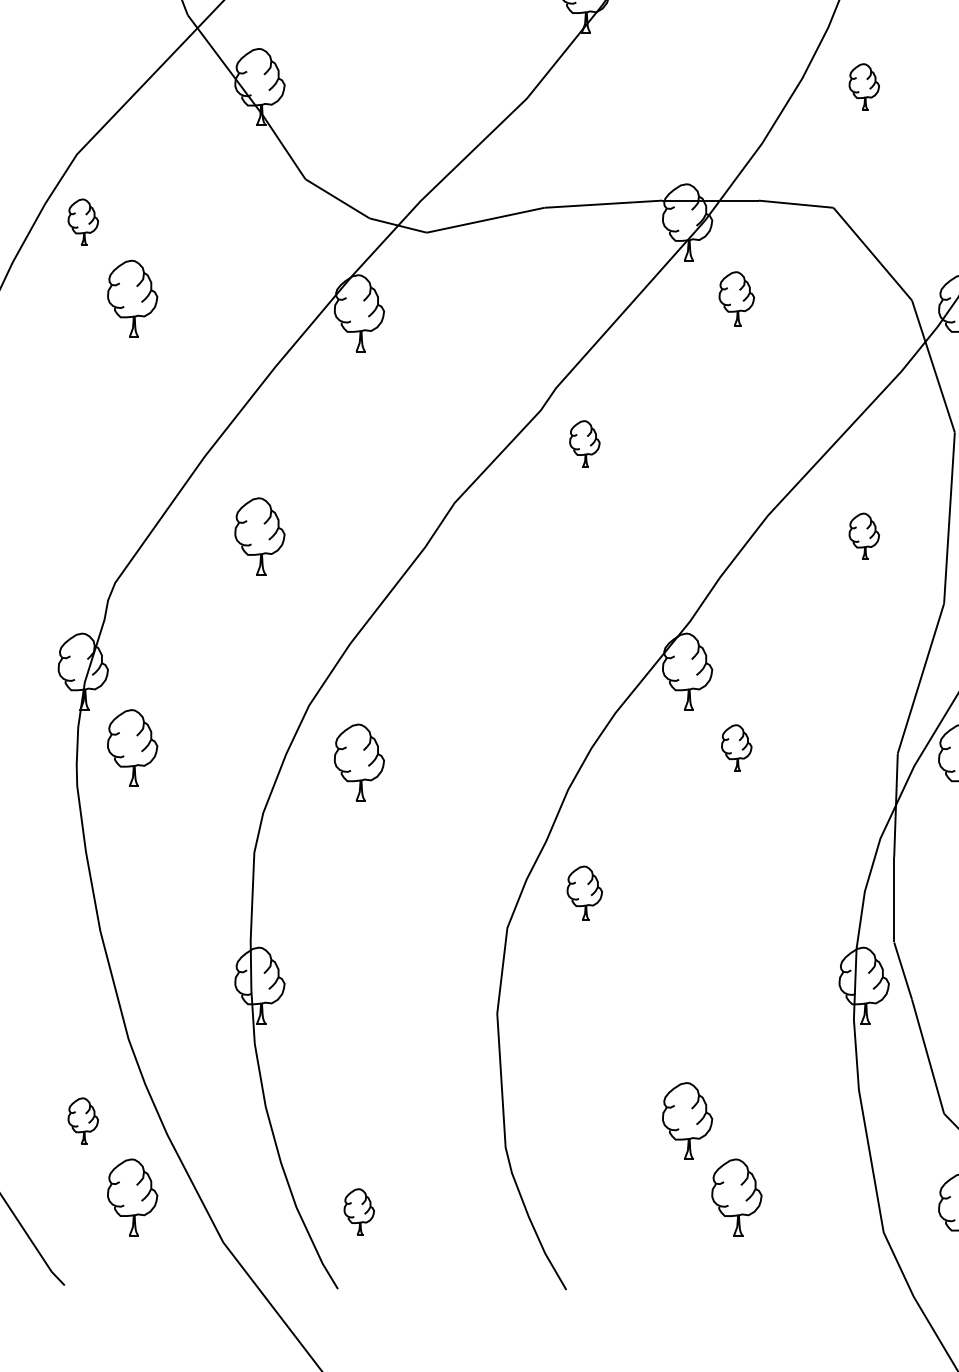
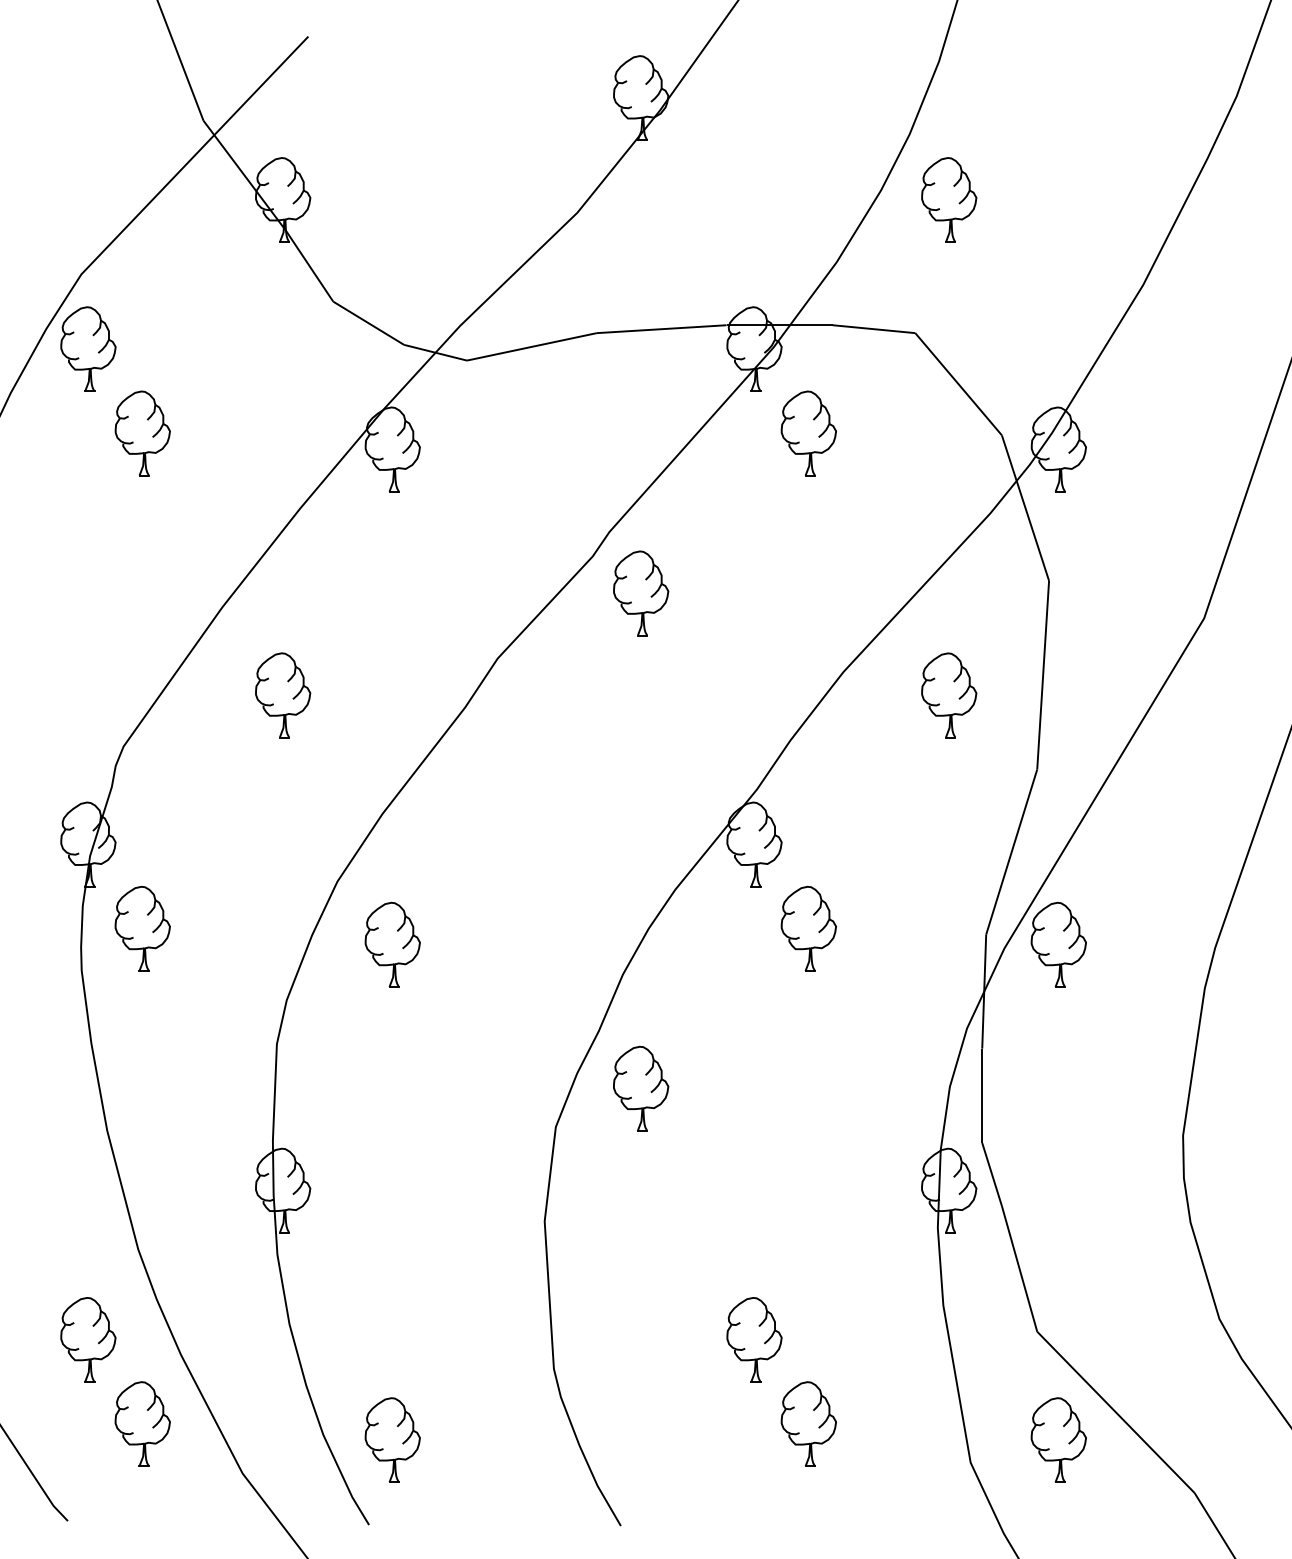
part: (864, 86) -> (949, 199), size x1.67
part: (83, 221) -> (88, 348), size x1.67
part: (736, 298) -> (808, 433), size x1.43
part: (585, 443) -> (641, 593), size x1.67
part: (864, 536) -> (949, 695), size x1.67
part: (736, 747) -> (808, 928), size x1.67
part: (585, 893) -> (641, 1088), size x1.43
part: (83, 1120) -> (88, 1339), size x1.67
part: (359, 1211) -> (392, 1439), size x1.67

